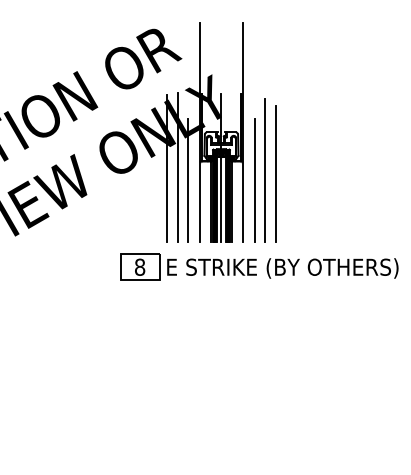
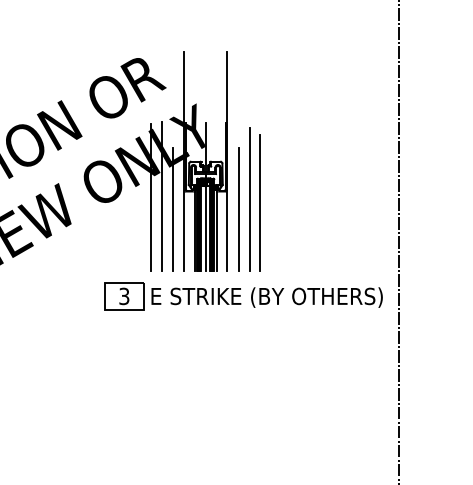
text: (140, 267) -> (124, 296), 8 -> 3

